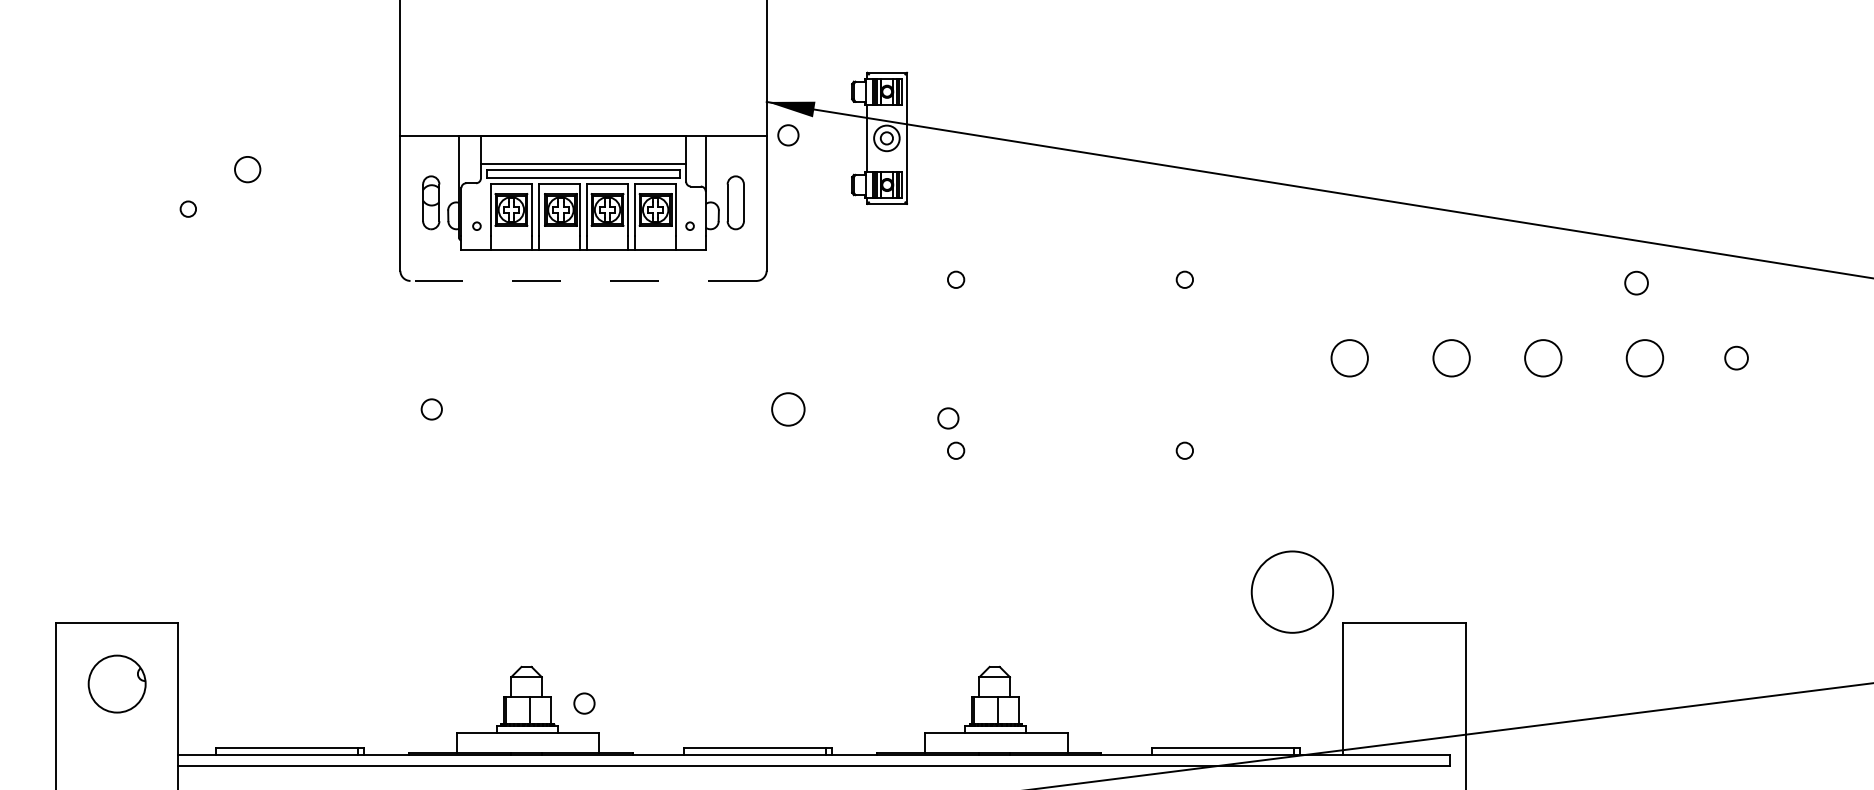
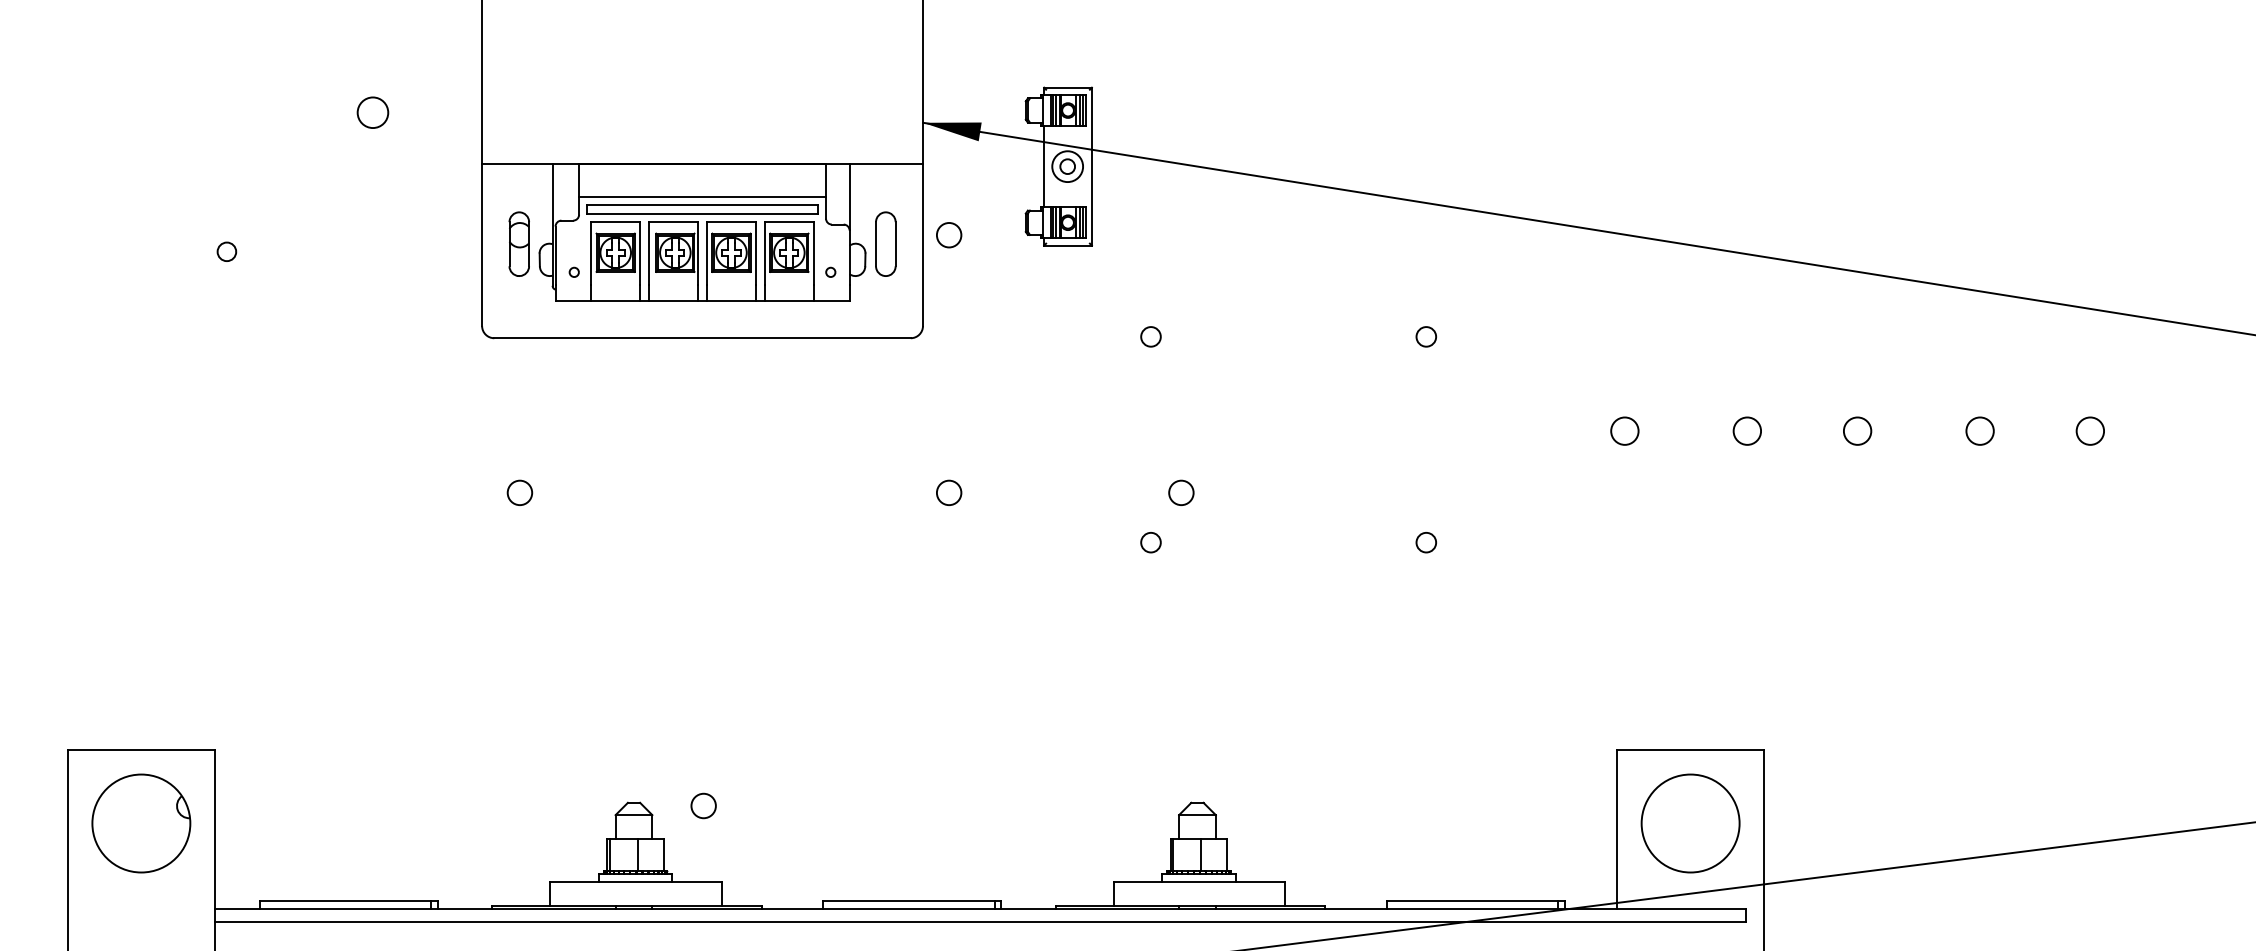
circle: (788, 135) -> (949, 235), moved
circle: (247, 169) -> (372, 112), moved
line: (583, 281) -> (702, 338), dashed -> solid
circle: (1636, 282) -> (1969, 340), removed
circle: (1349, 357) -> (1624, 430), size x0.62
circle: (1451, 357) -> (1747, 430), size x0.62
circle: (1542, 357) -> (1856, 430), size x0.62
circle: (1644, 357) -> (1979, 430), size x0.62
circle: (788, 409) -> (949, 492), size x0.62
circle: (948, 418) -> (1181, 492), moved
circle: (1291, 591) -> (1689, 822), moved
part: (116, 683) -> (140, 822), size x1.43
circle: (584, 703) -> (703, 805), moved

